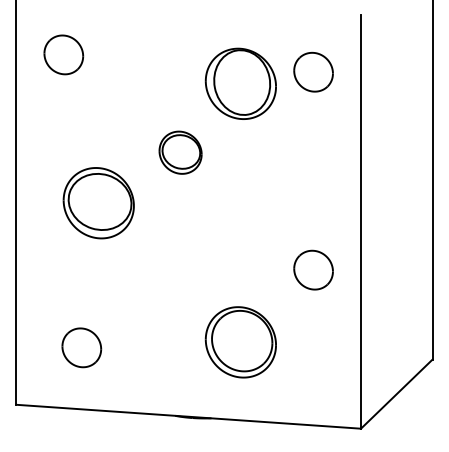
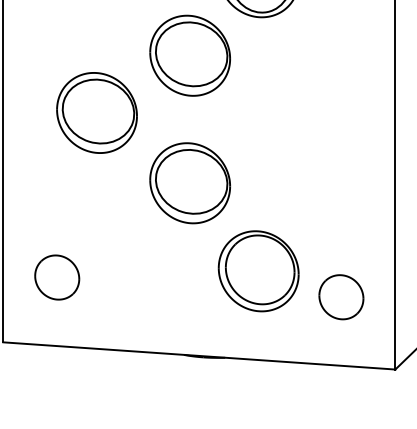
part: (180, 152) -> (189, 55), size x1.67
part: (180, 264) -> (189, 182), added
part: (313, 269) -> (341, 296), moved
part: (81, 347) -> (56, 277), moved

